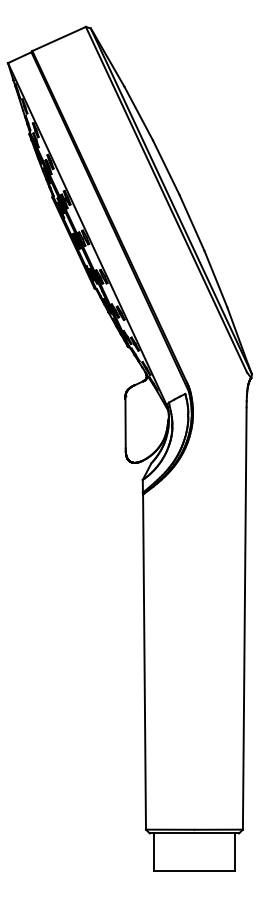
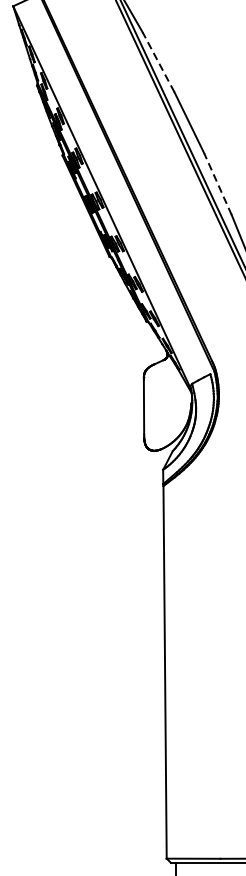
line: (138, 113) -> (158, 62), solid -> dashed
line: (191, 222) -> (217, 183), solid -> dashed

